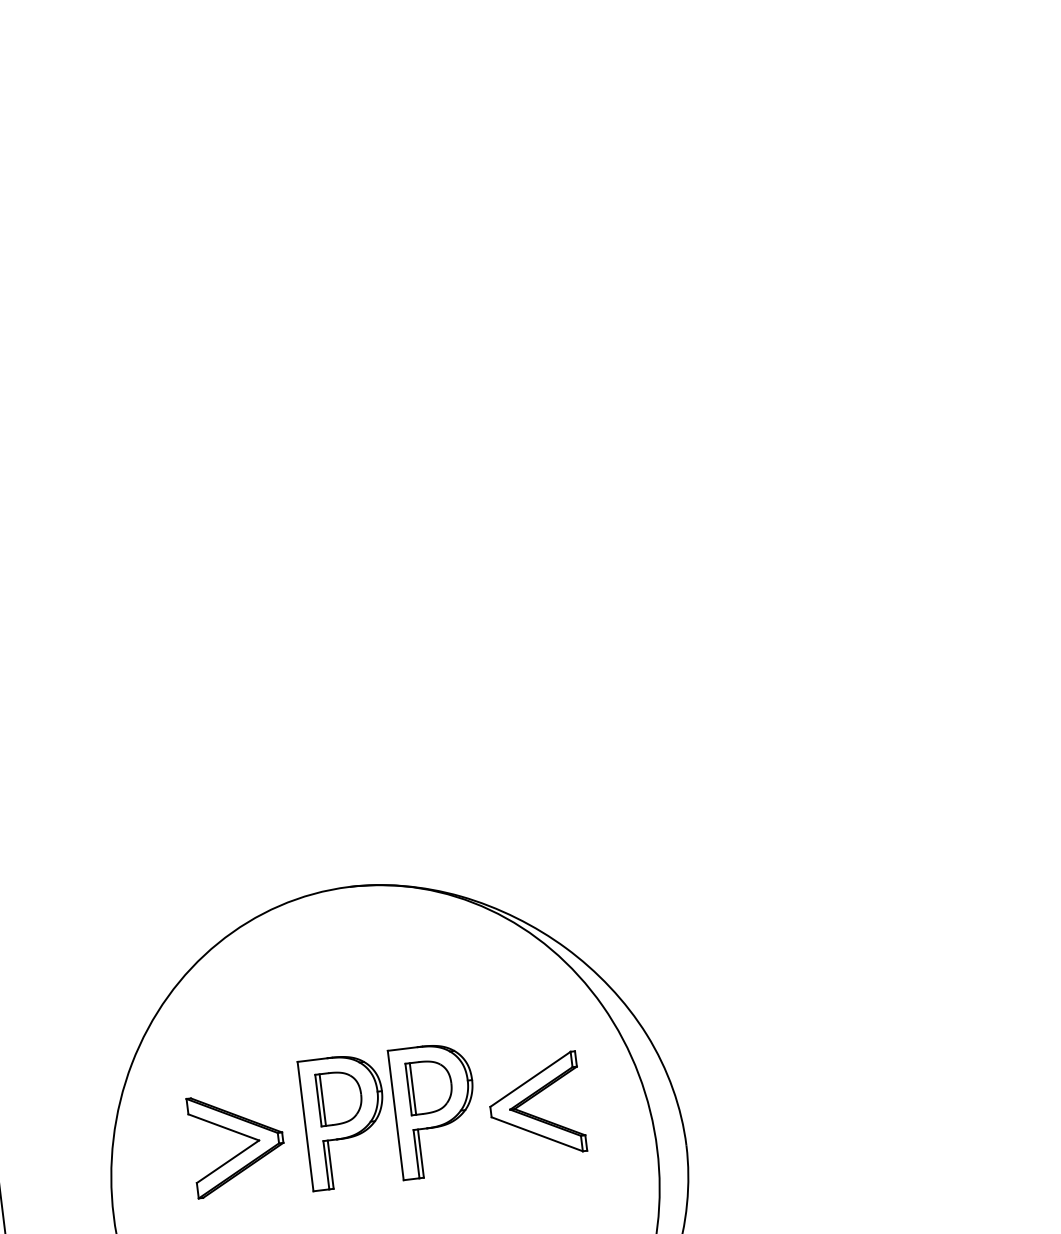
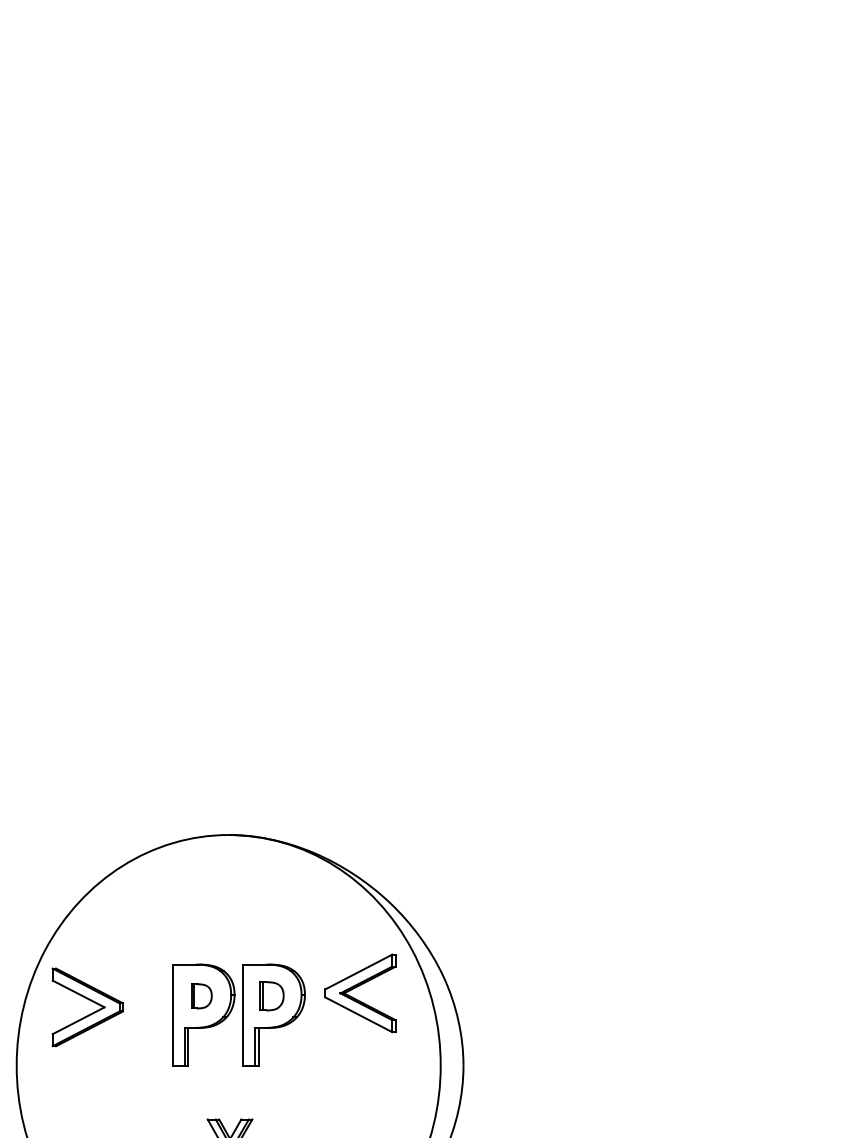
part: (429, 1087) -> (271, 996), size x0.7
part: (339, 1098) -> (201, 996), size x0.6
part: (534, 1114) -> (358, 999), moved
part: (240, 1135) -> (90, 1001), moved

